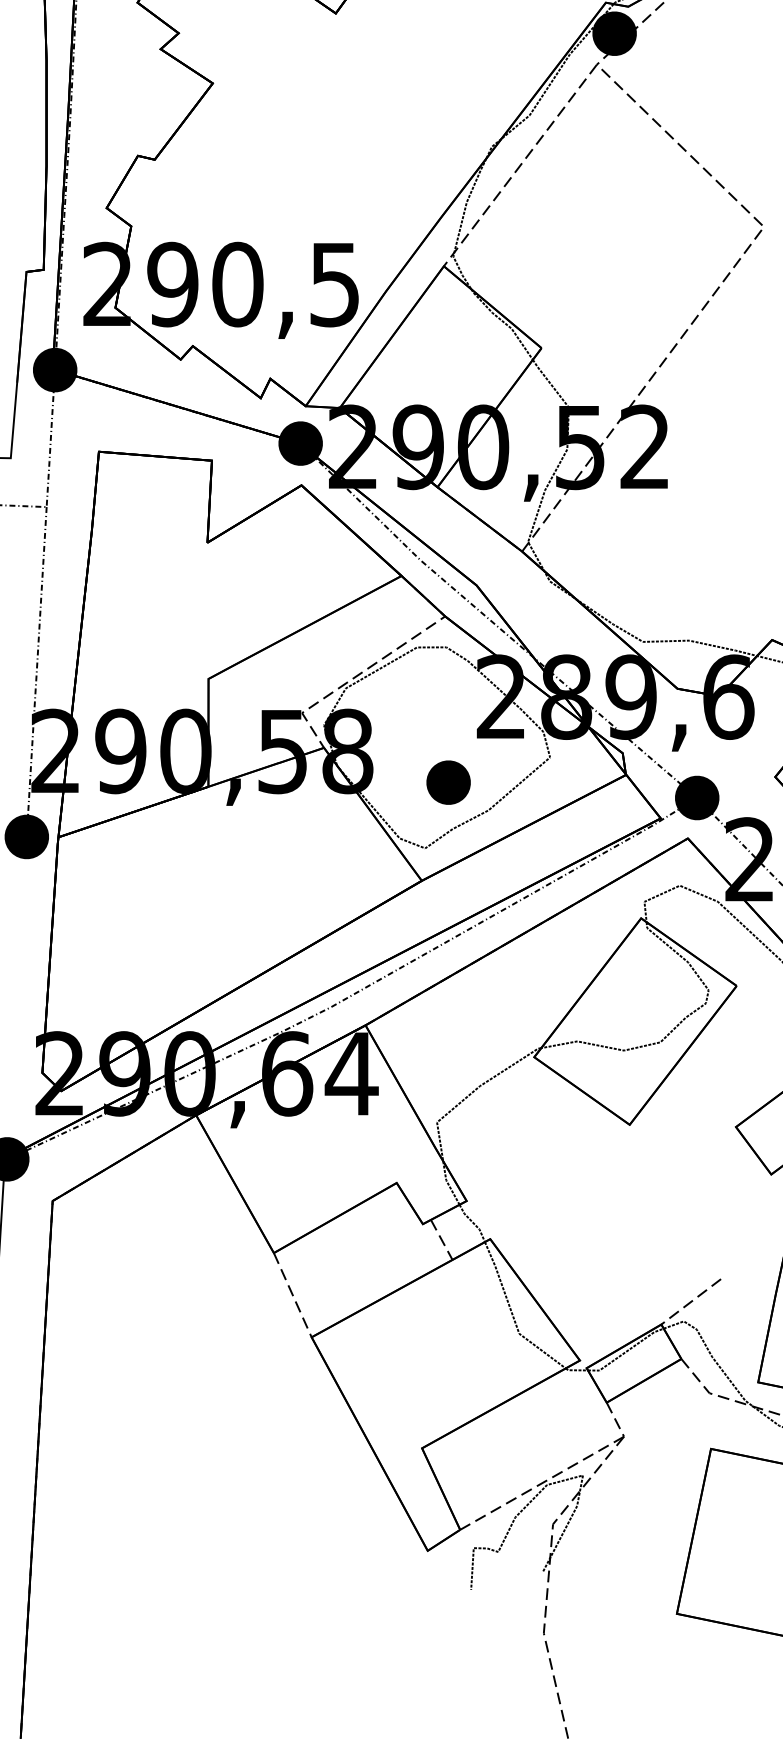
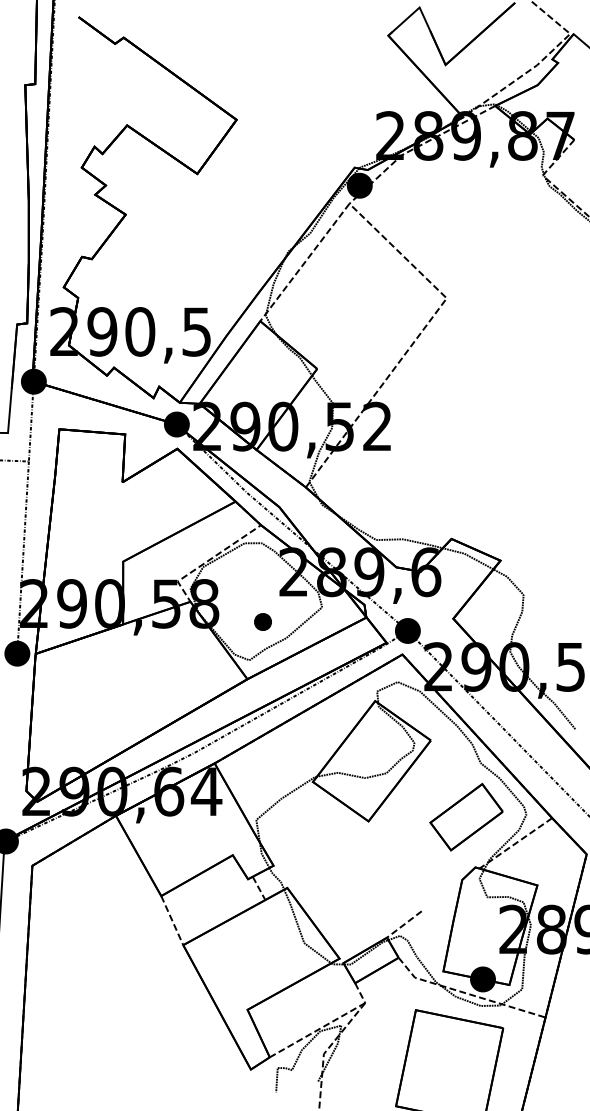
part: (447, 781) -> (262, 621), size x0.7

